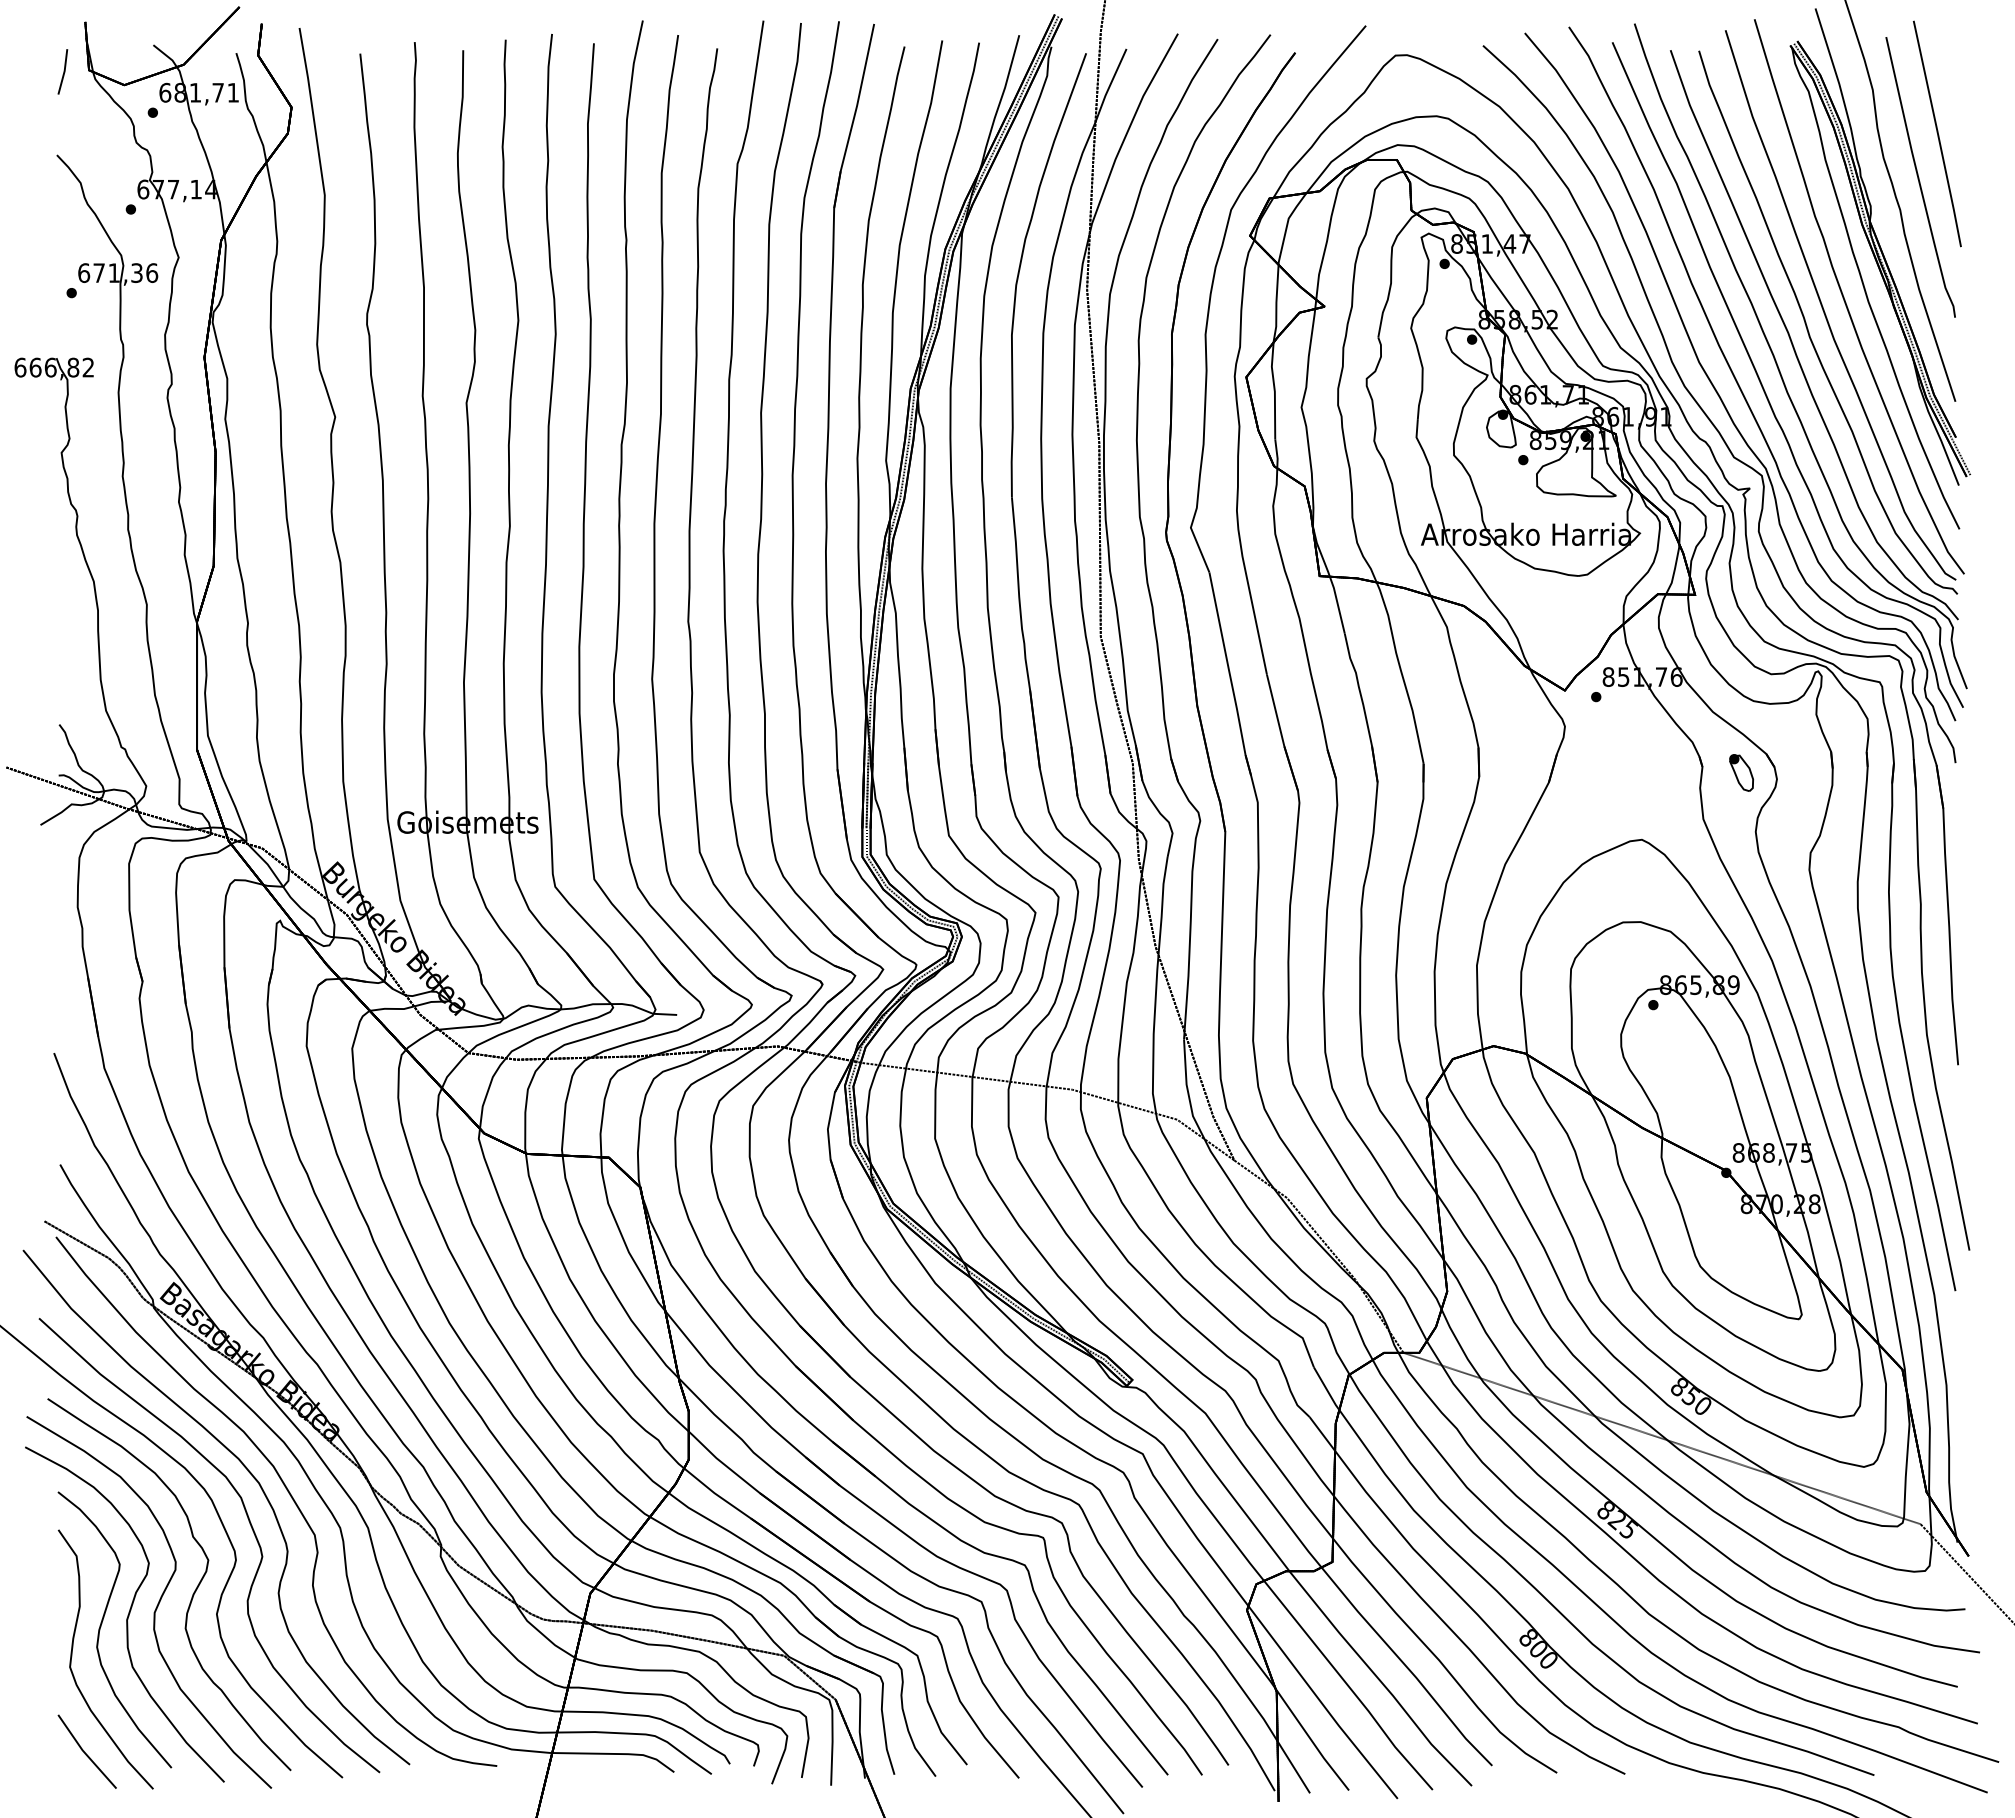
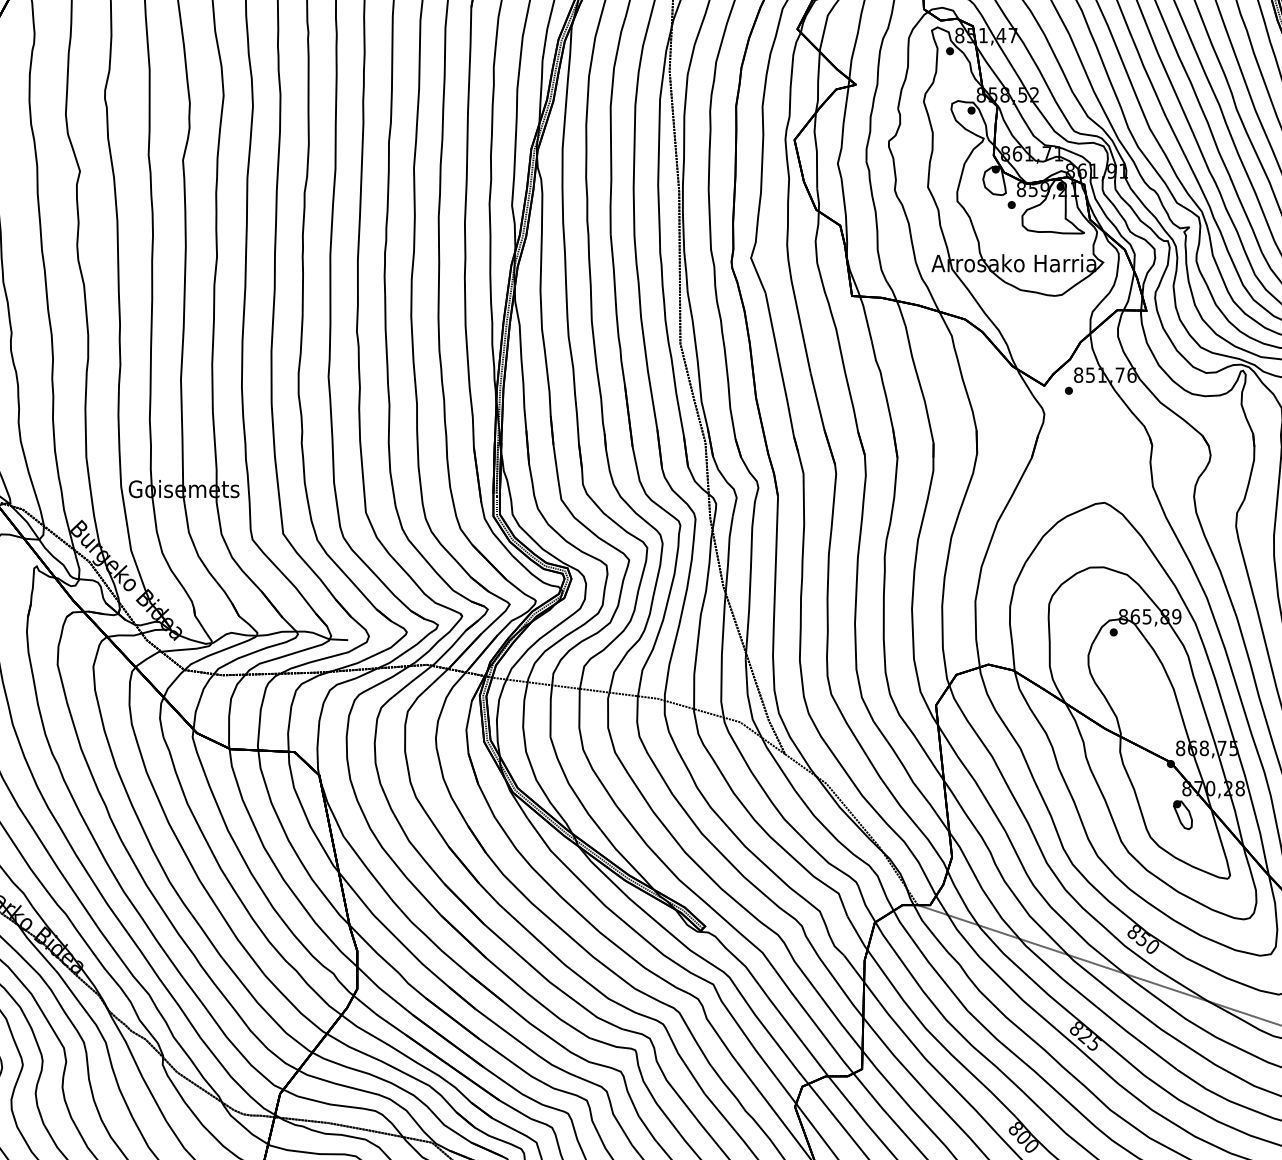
part: (1741, 772) -> (1182, 814), moved

